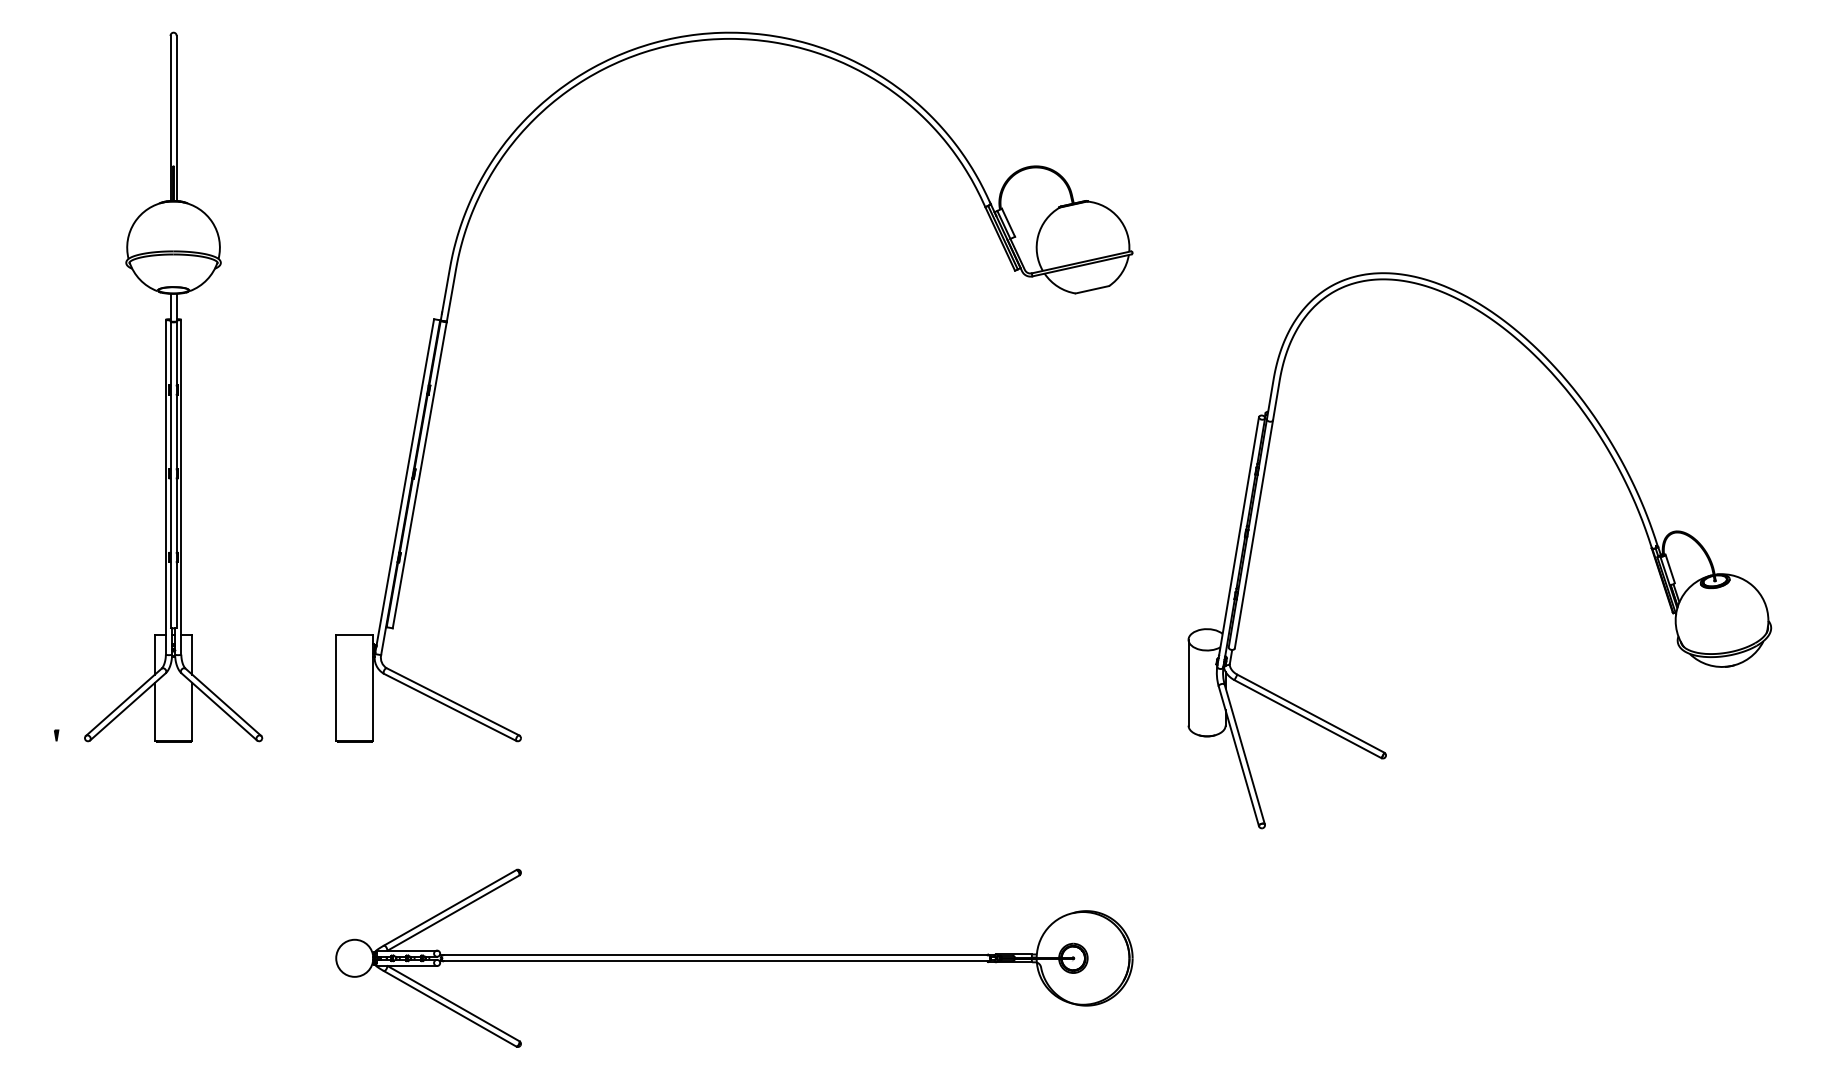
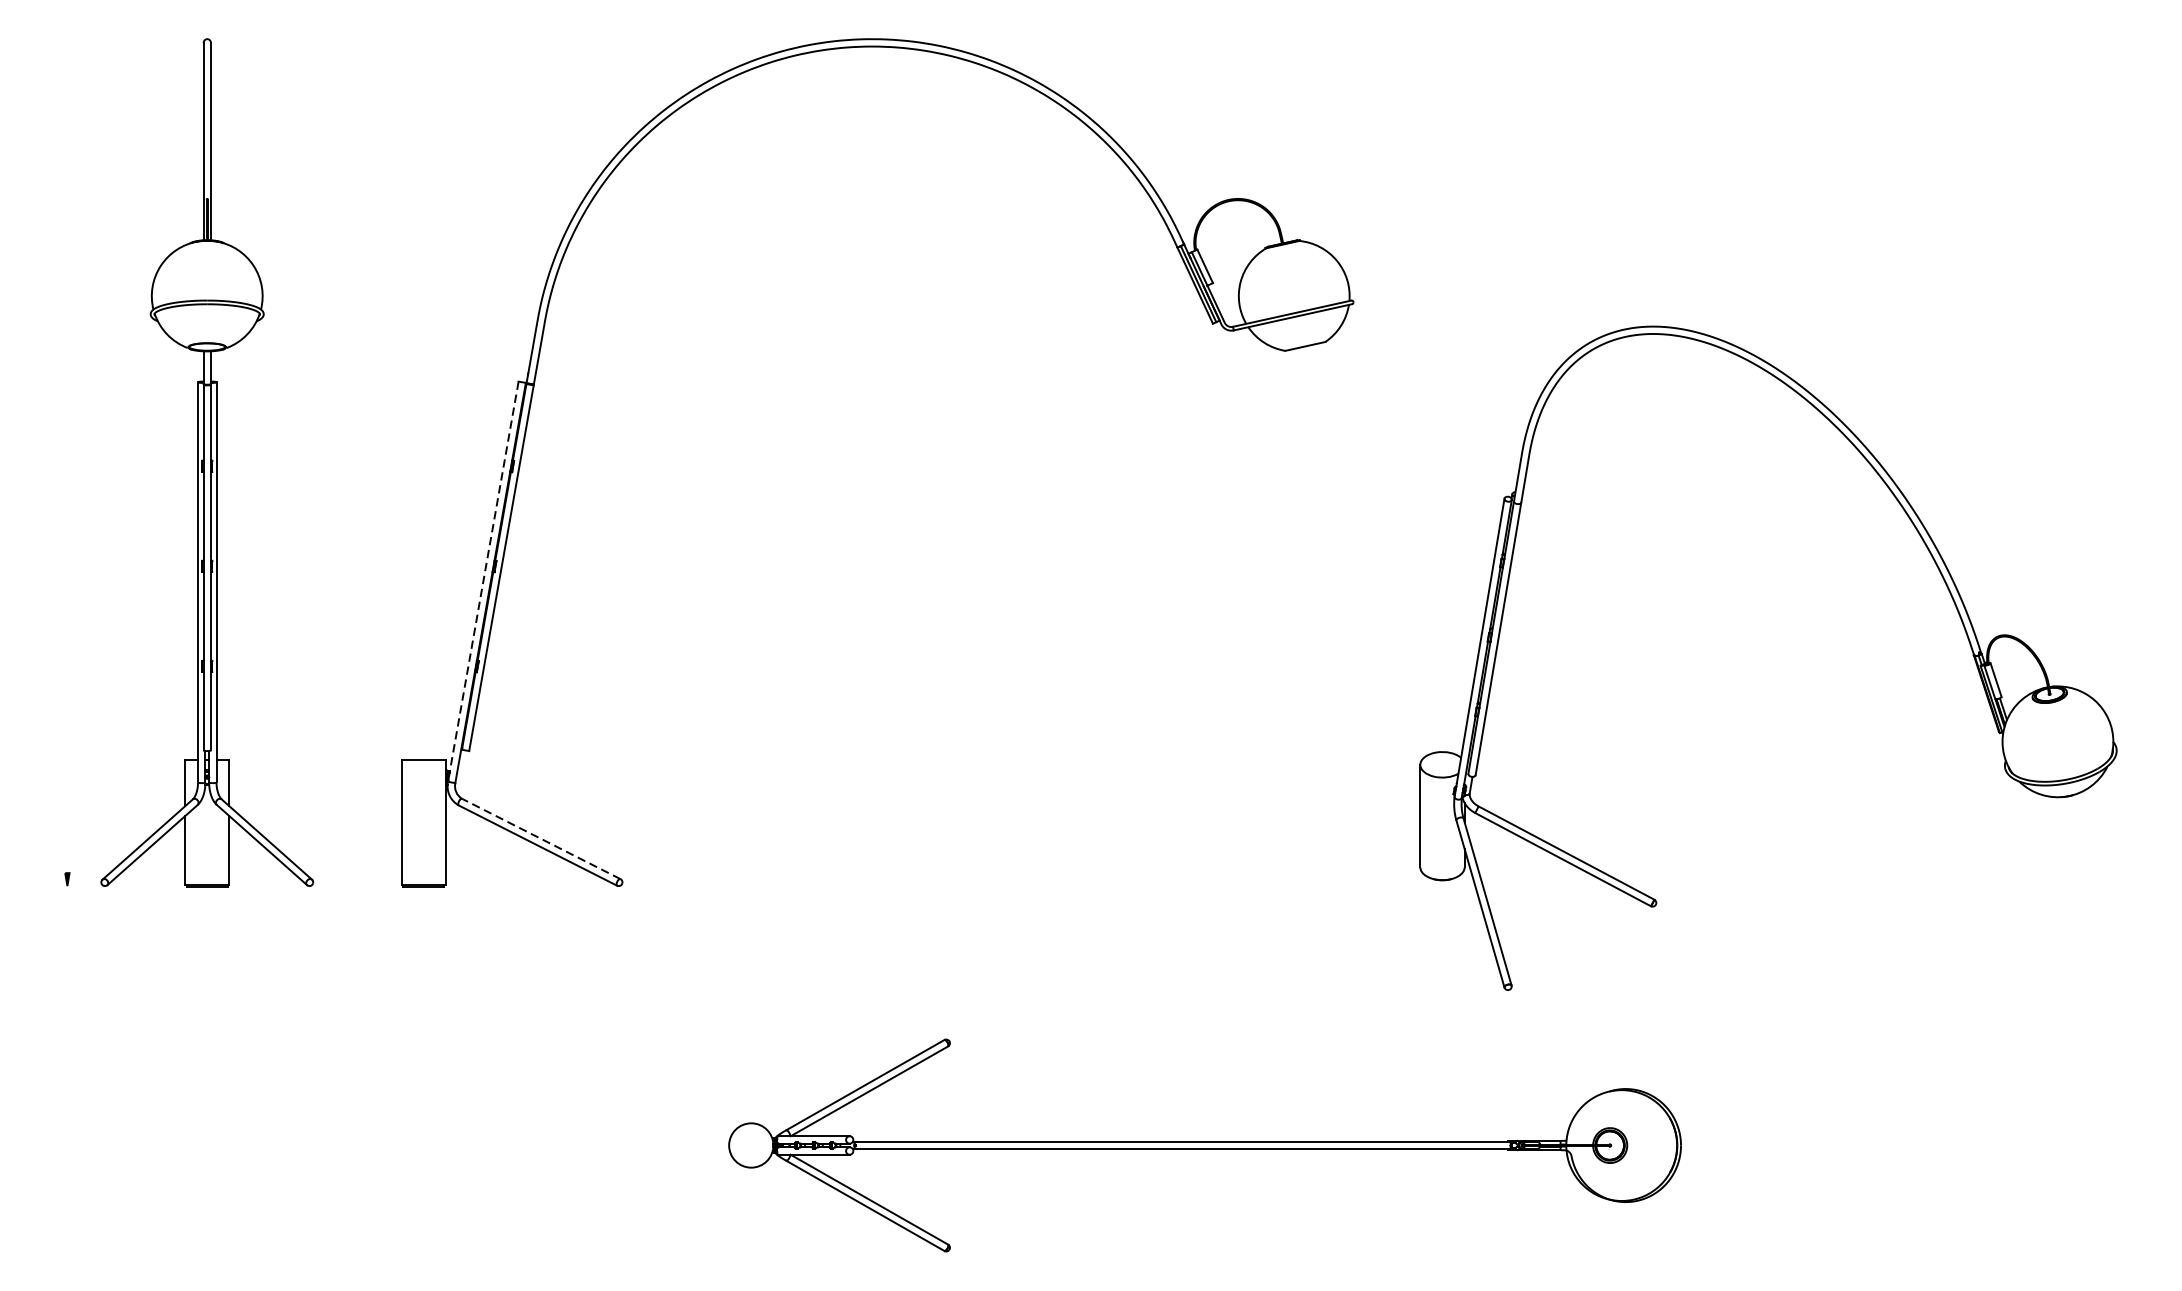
line: (405, 482) -> (484, 576), solid -> dashed
line: (452, 701) -> (540, 838), solid -> dashed
part: (734, 957) -> (1205, 1144), moved

